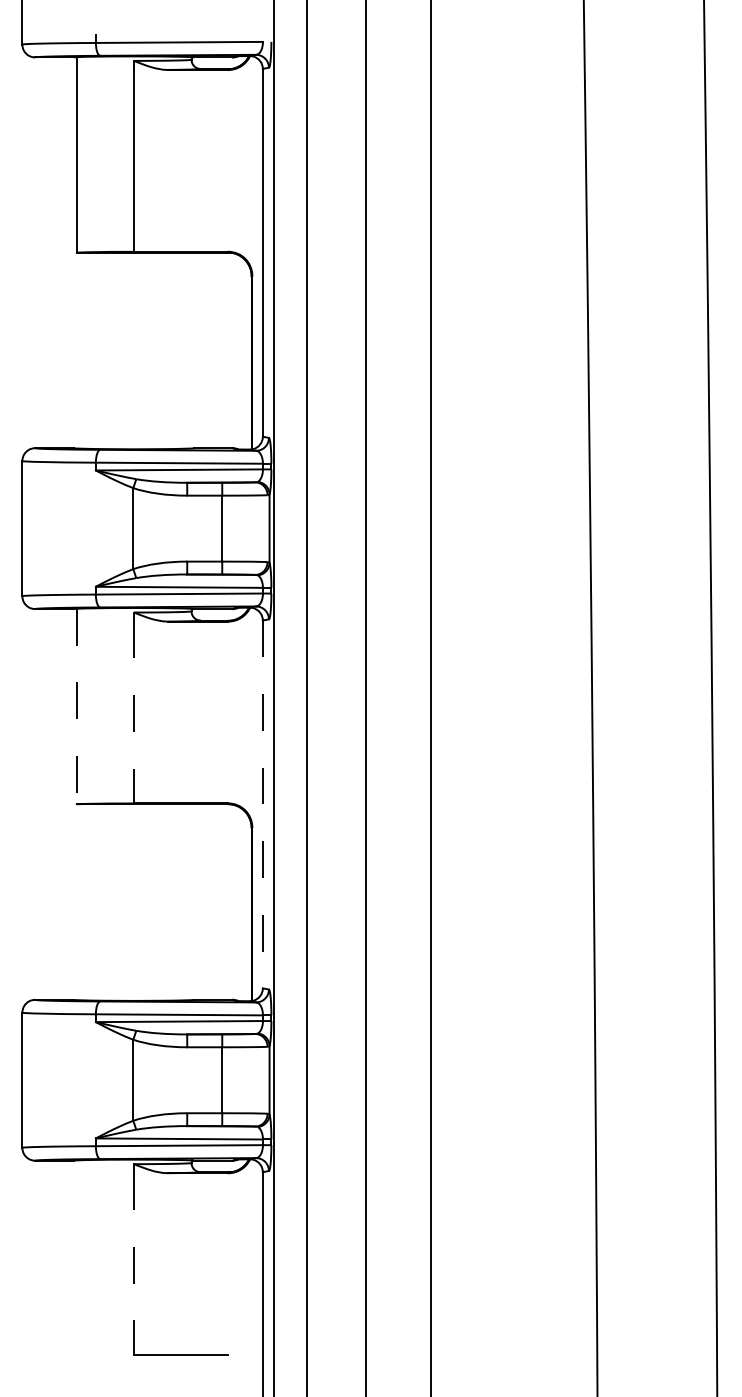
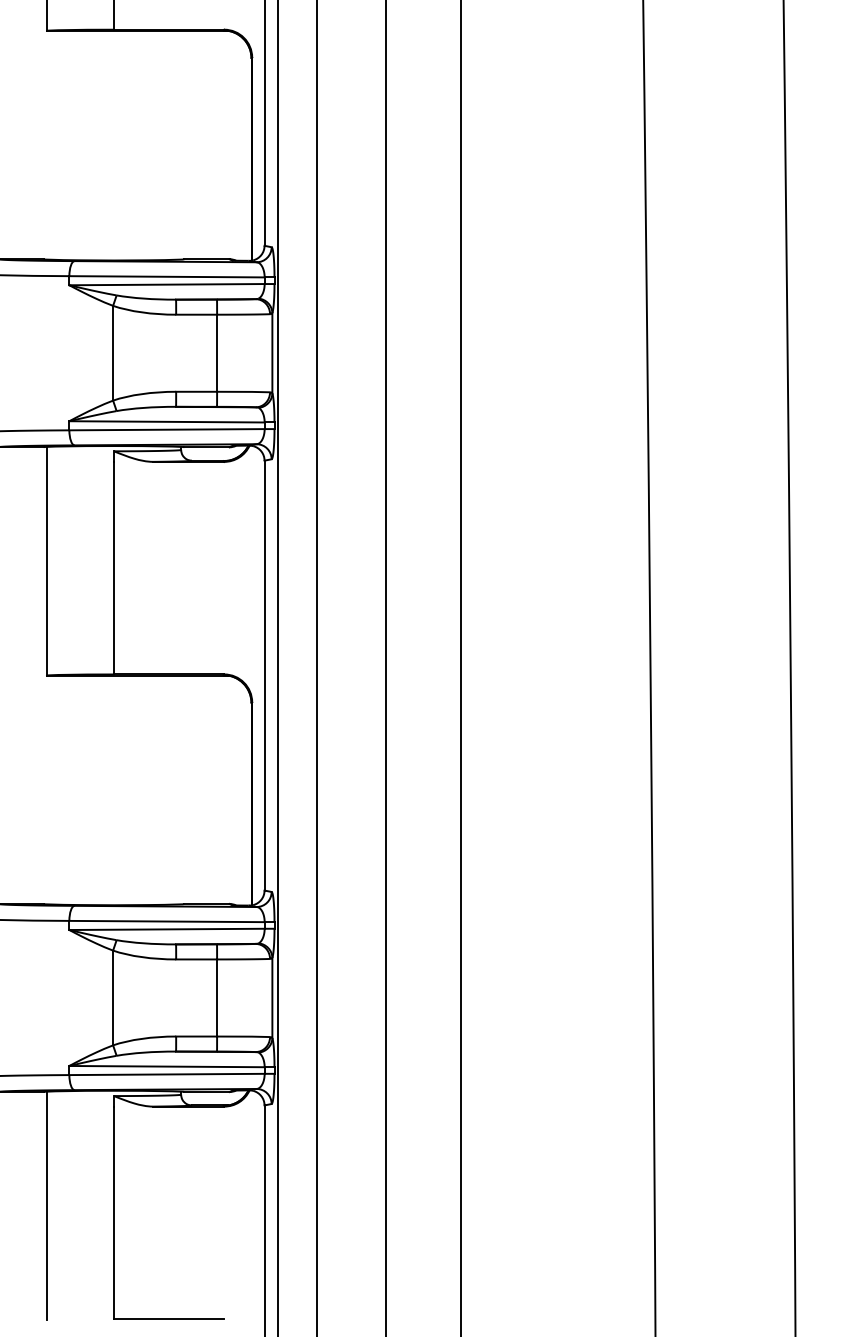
line: (76, 706) -> (46, 561), dashed -> solid
line: (134, 712) -> (114, 568), dashed -> solid
line: (262, 804) -> (264, 675), dashed -> solid
line: (76, 1258) -> (46, 1206), added
line: (134, 1264) -> (114, 1213), dashed -> solid

